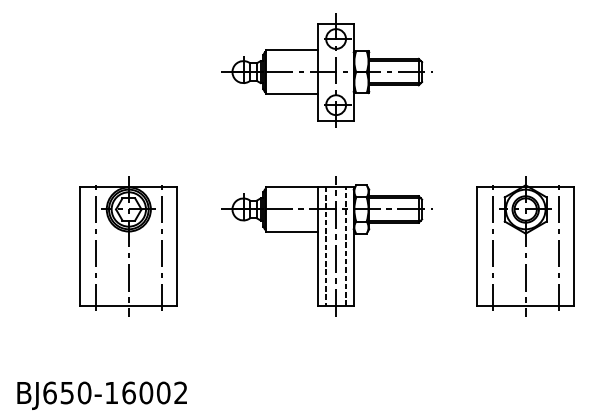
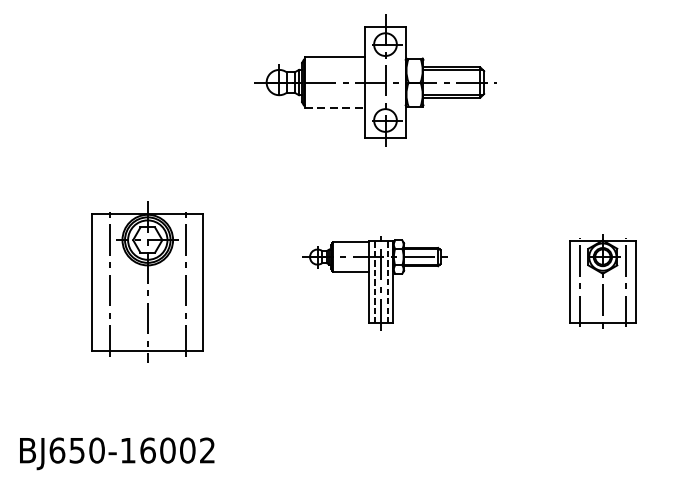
line: (292, 94) -> (335, 108), solid -> dashed
part: (326, 246) -> (374, 282), size x0.6
part: (525, 246) -> (602, 282), size x0.6

